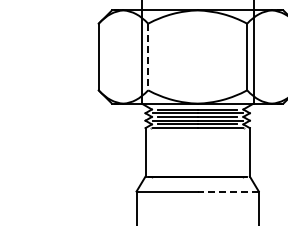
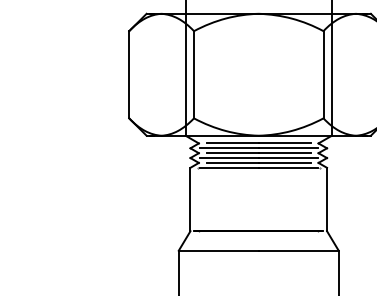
line: (148, 57) -> (194, 75), dashed -> solid
line: (228, 191) -> (299, 250), dashed -> solid

